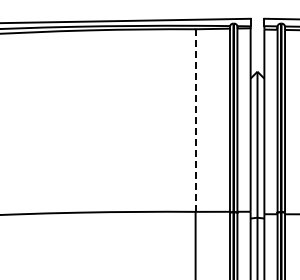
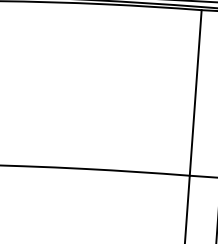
line: (195, 120) -> (195, 92), dashed -> solid

